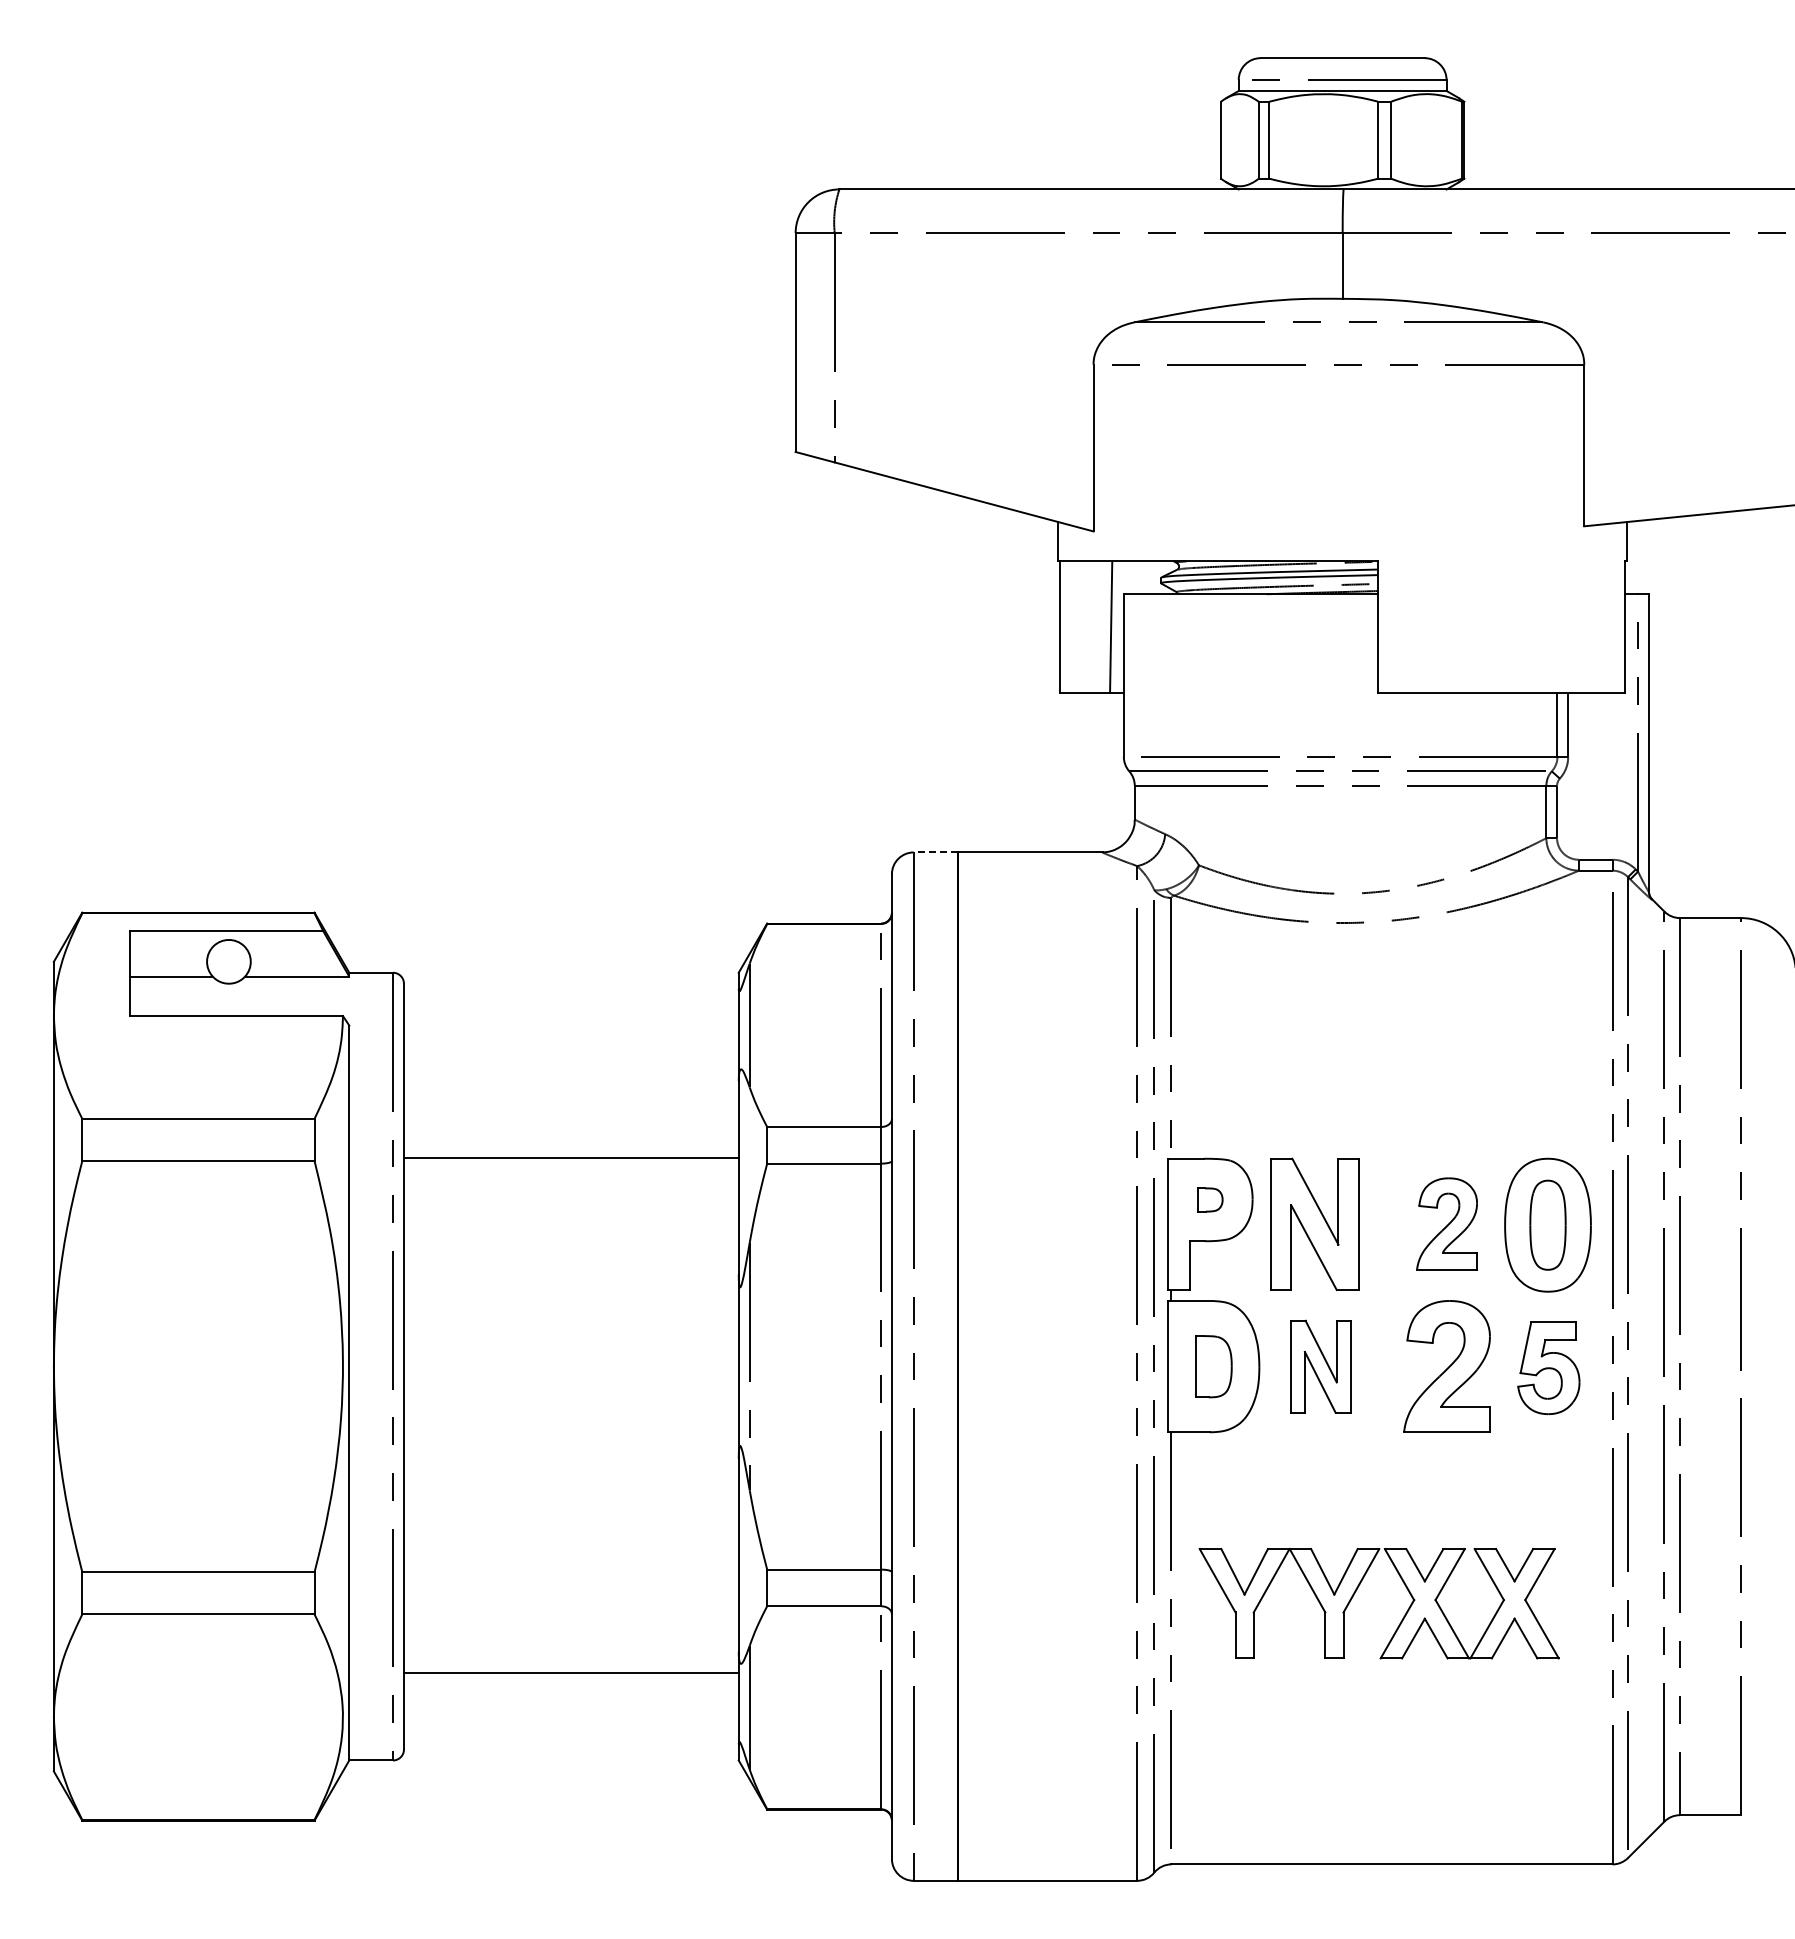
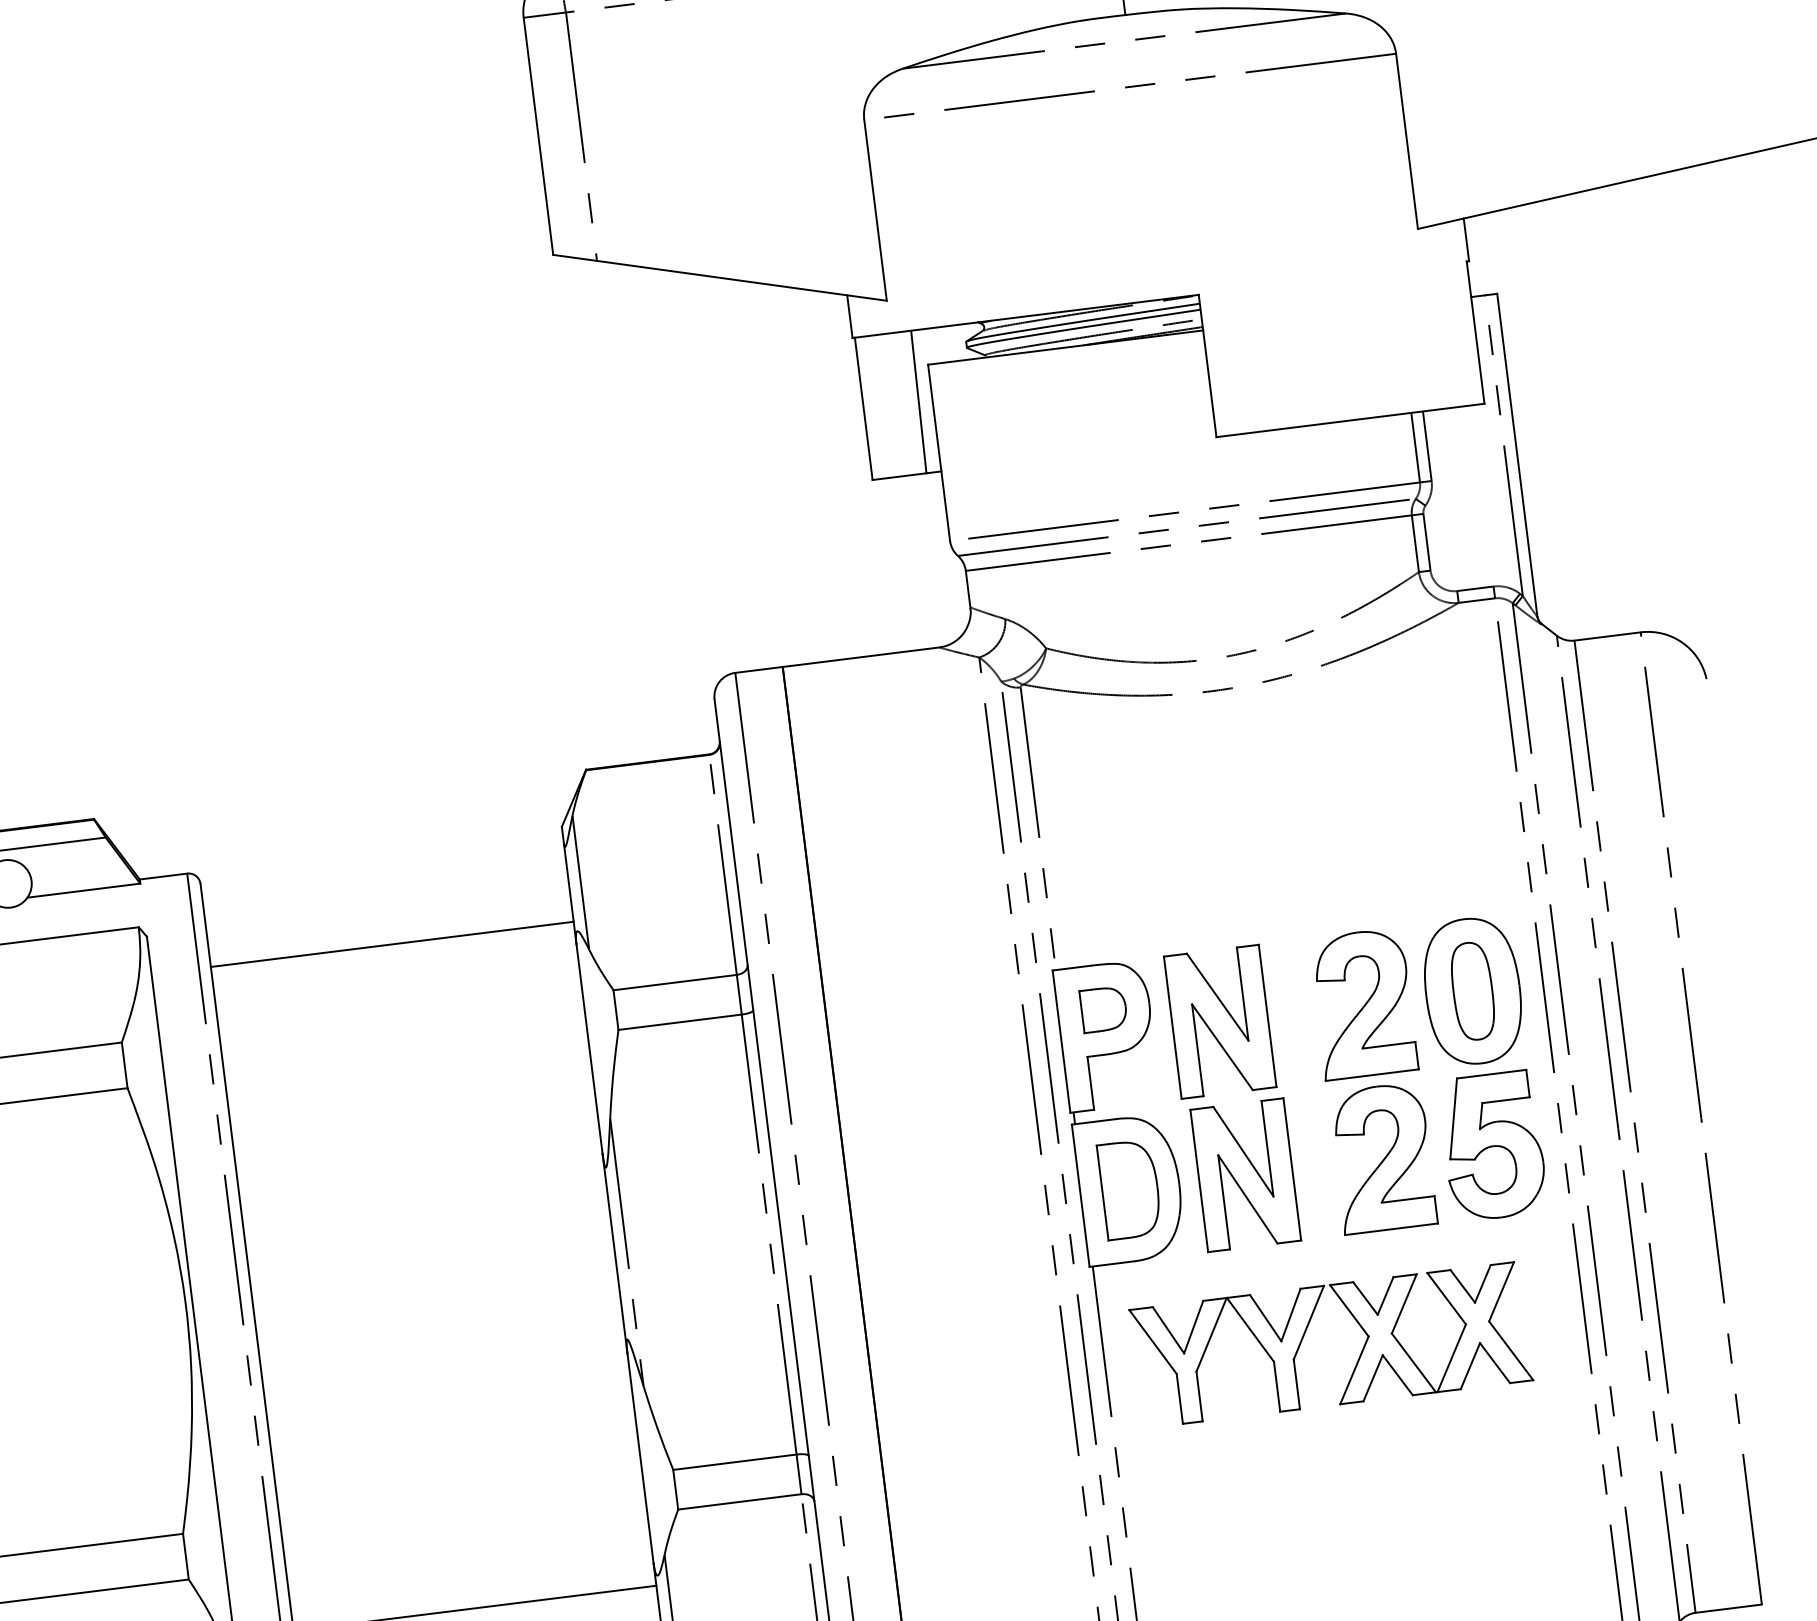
line: (935, 852) -> (758, 670), dashed -> solid
line: (570, 1158) -> (391, 944), moved
part: (1210, 1199) -> (1103, 1008), size x1.67
part: (1446, 1223) -> (1362, 1003), size x1.43
part: (1214, 1366) -> (1130, 1189), size x1.43
part: (1320, 1366) -> (1245, 1175), size x1.43
part: (1548, 1367) -> (1492, 1145), size x1.43
part: (1358, 1588) -> (1306, 1331), moved

